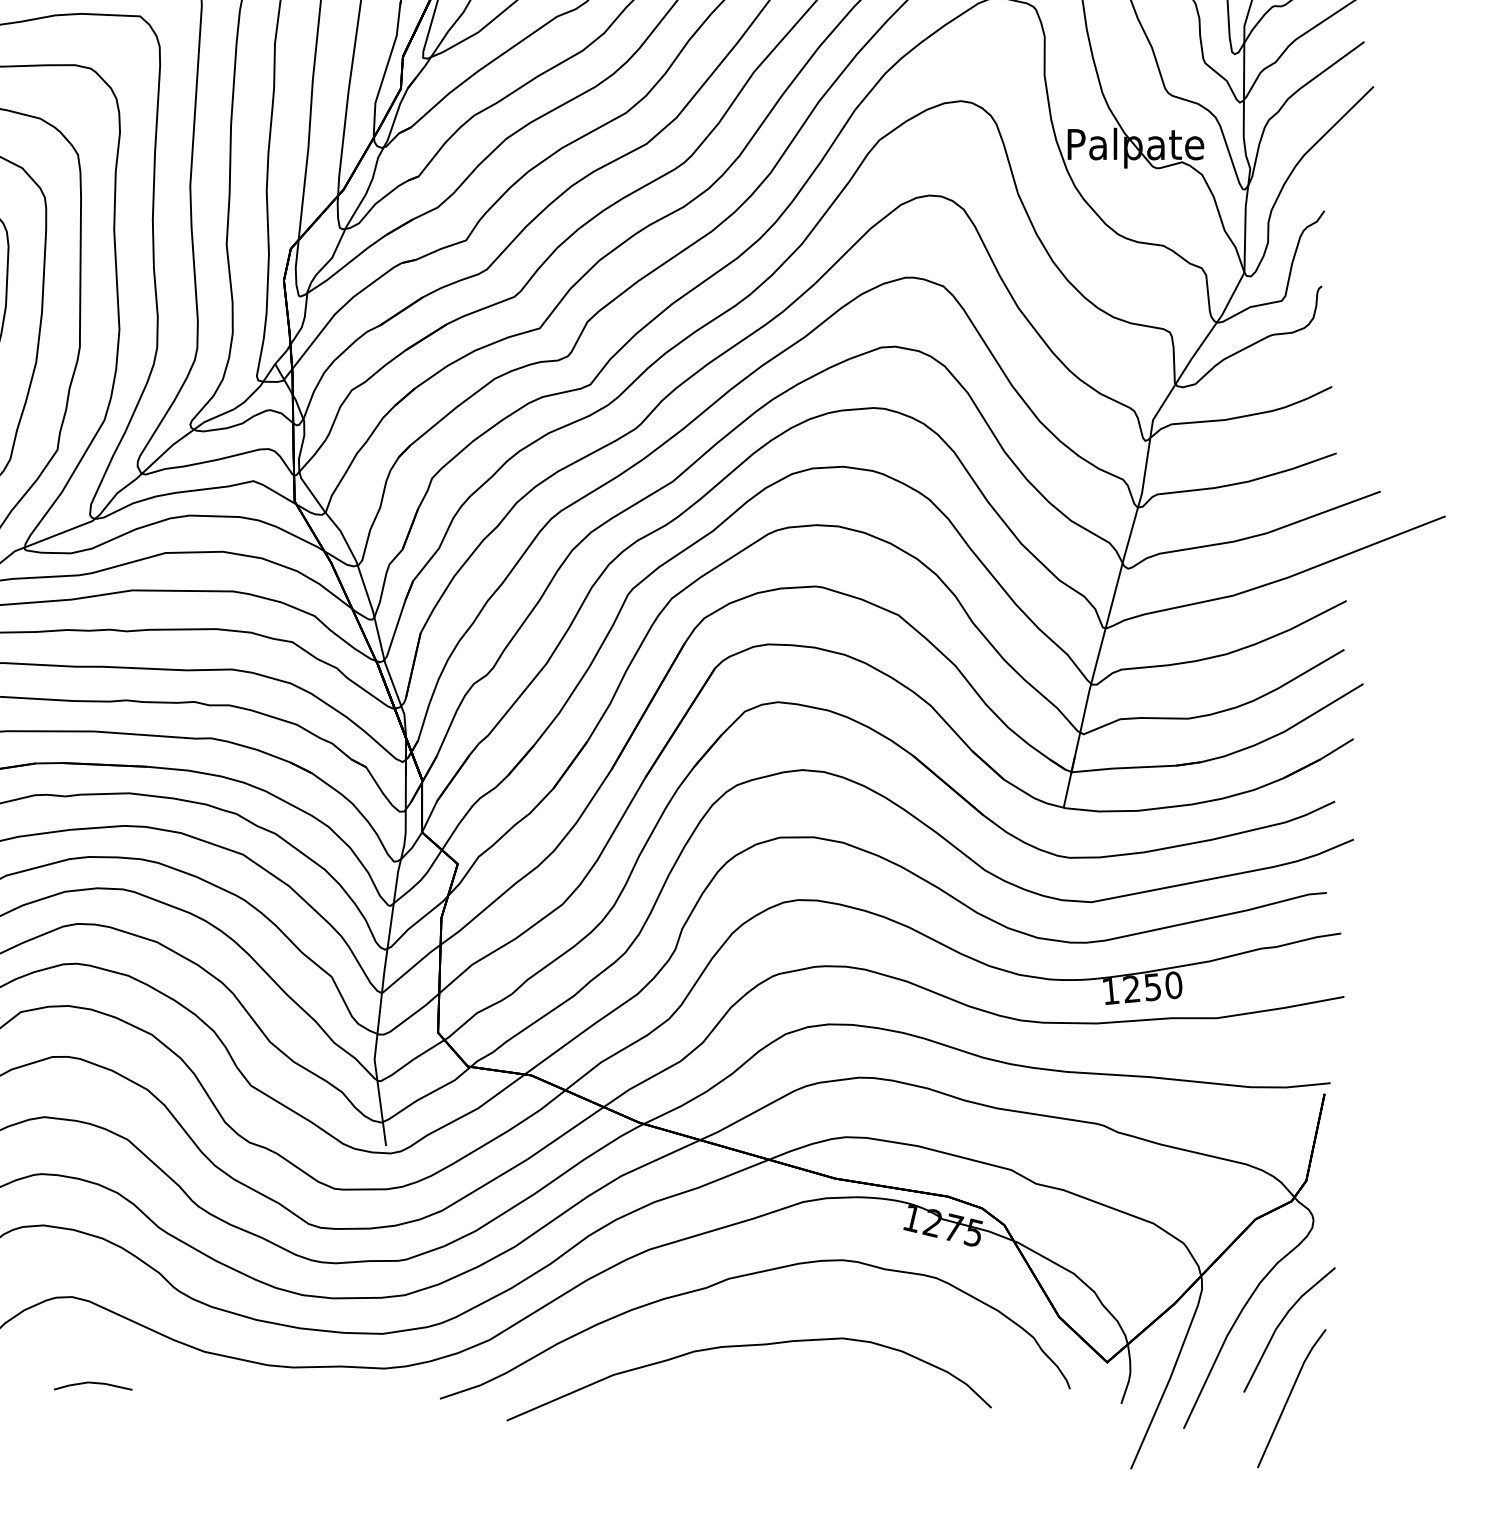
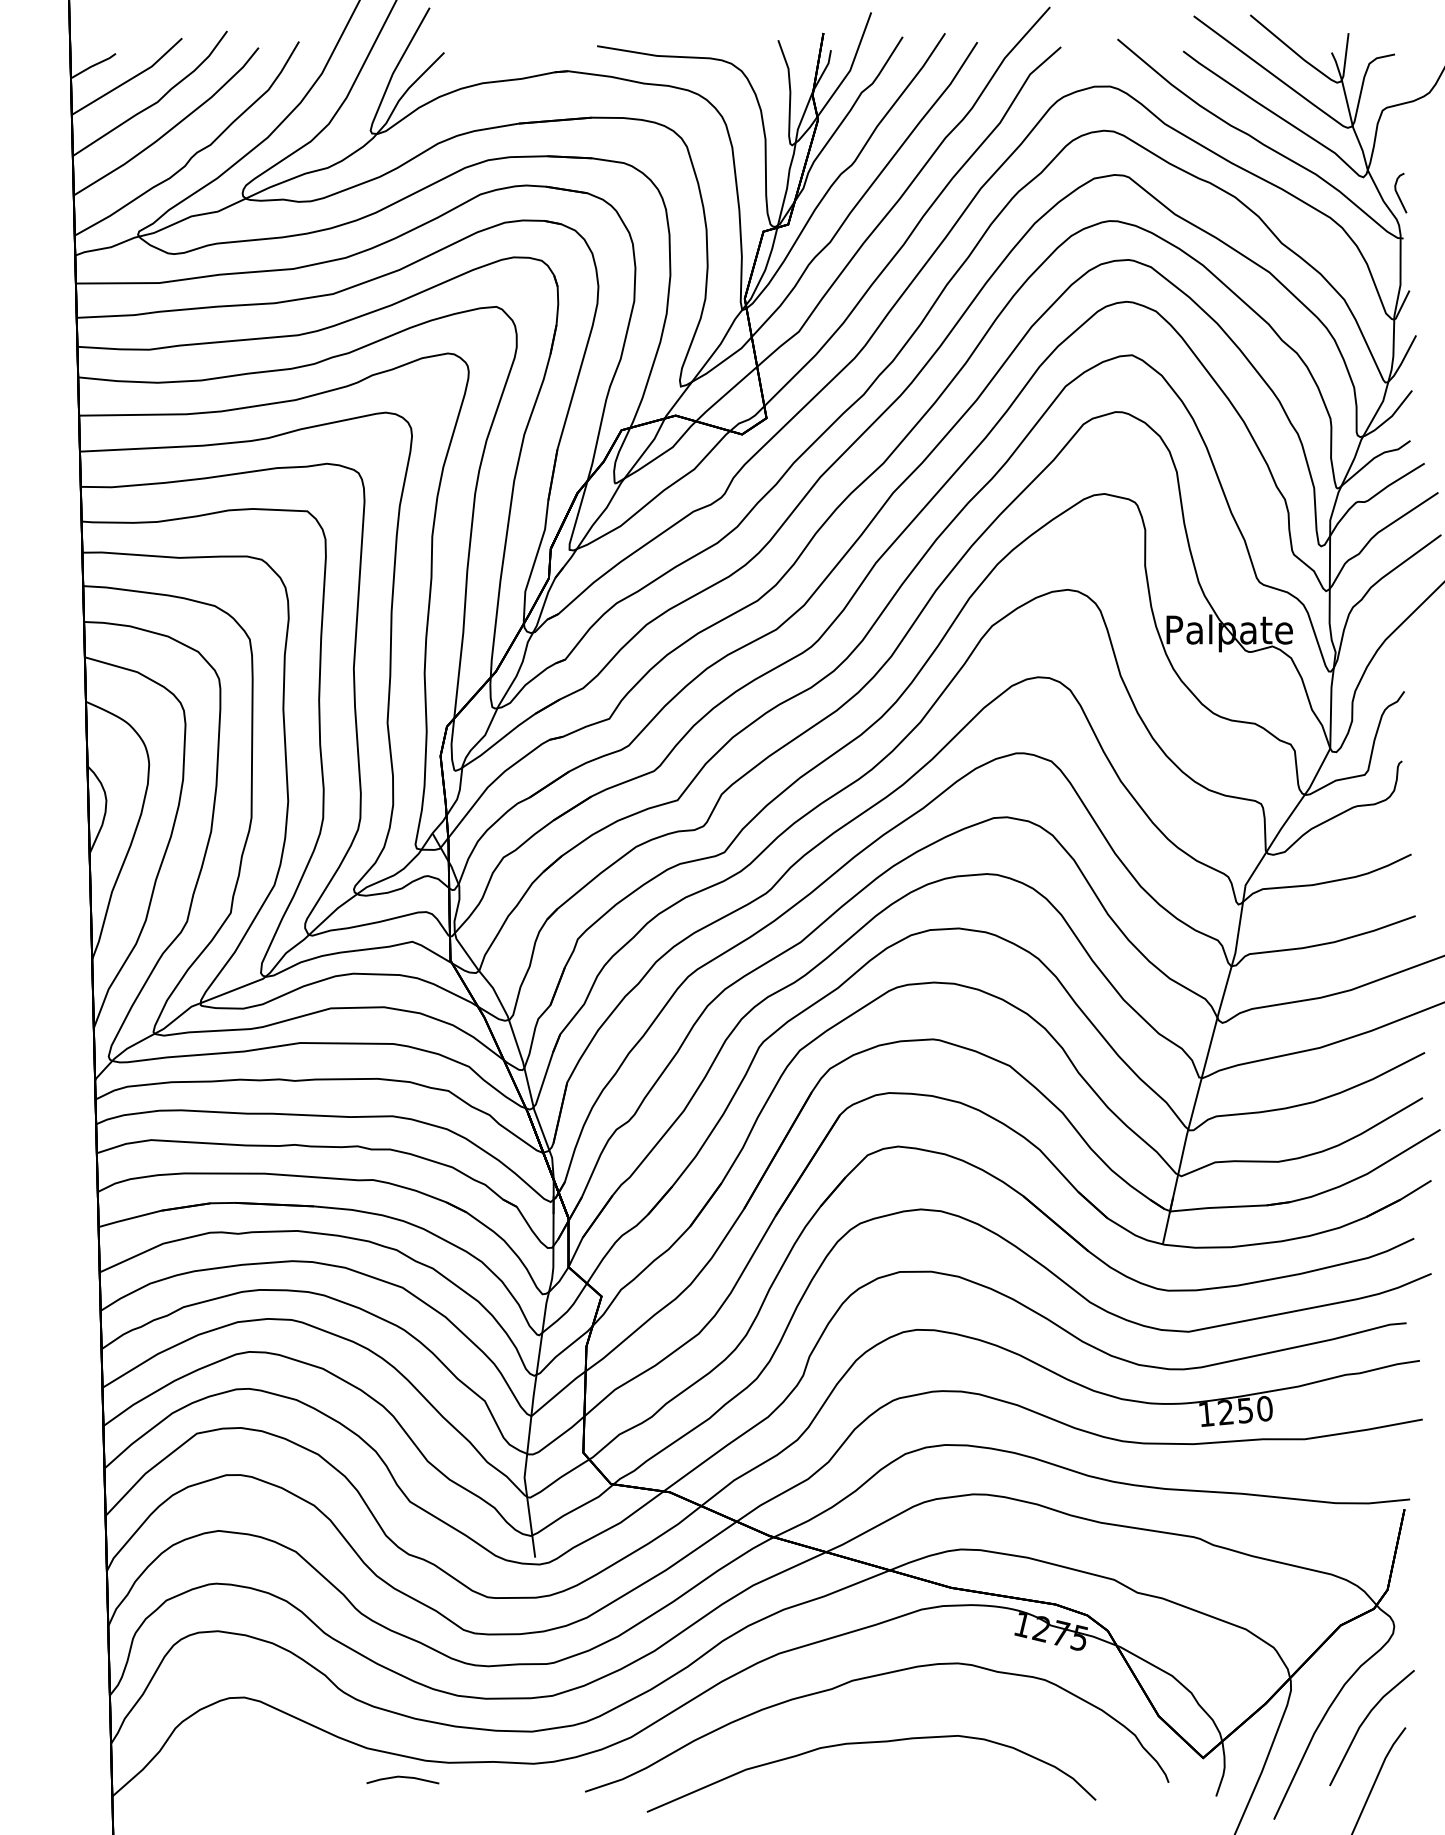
line: (92, 1383) -> (402, 1777), moved

